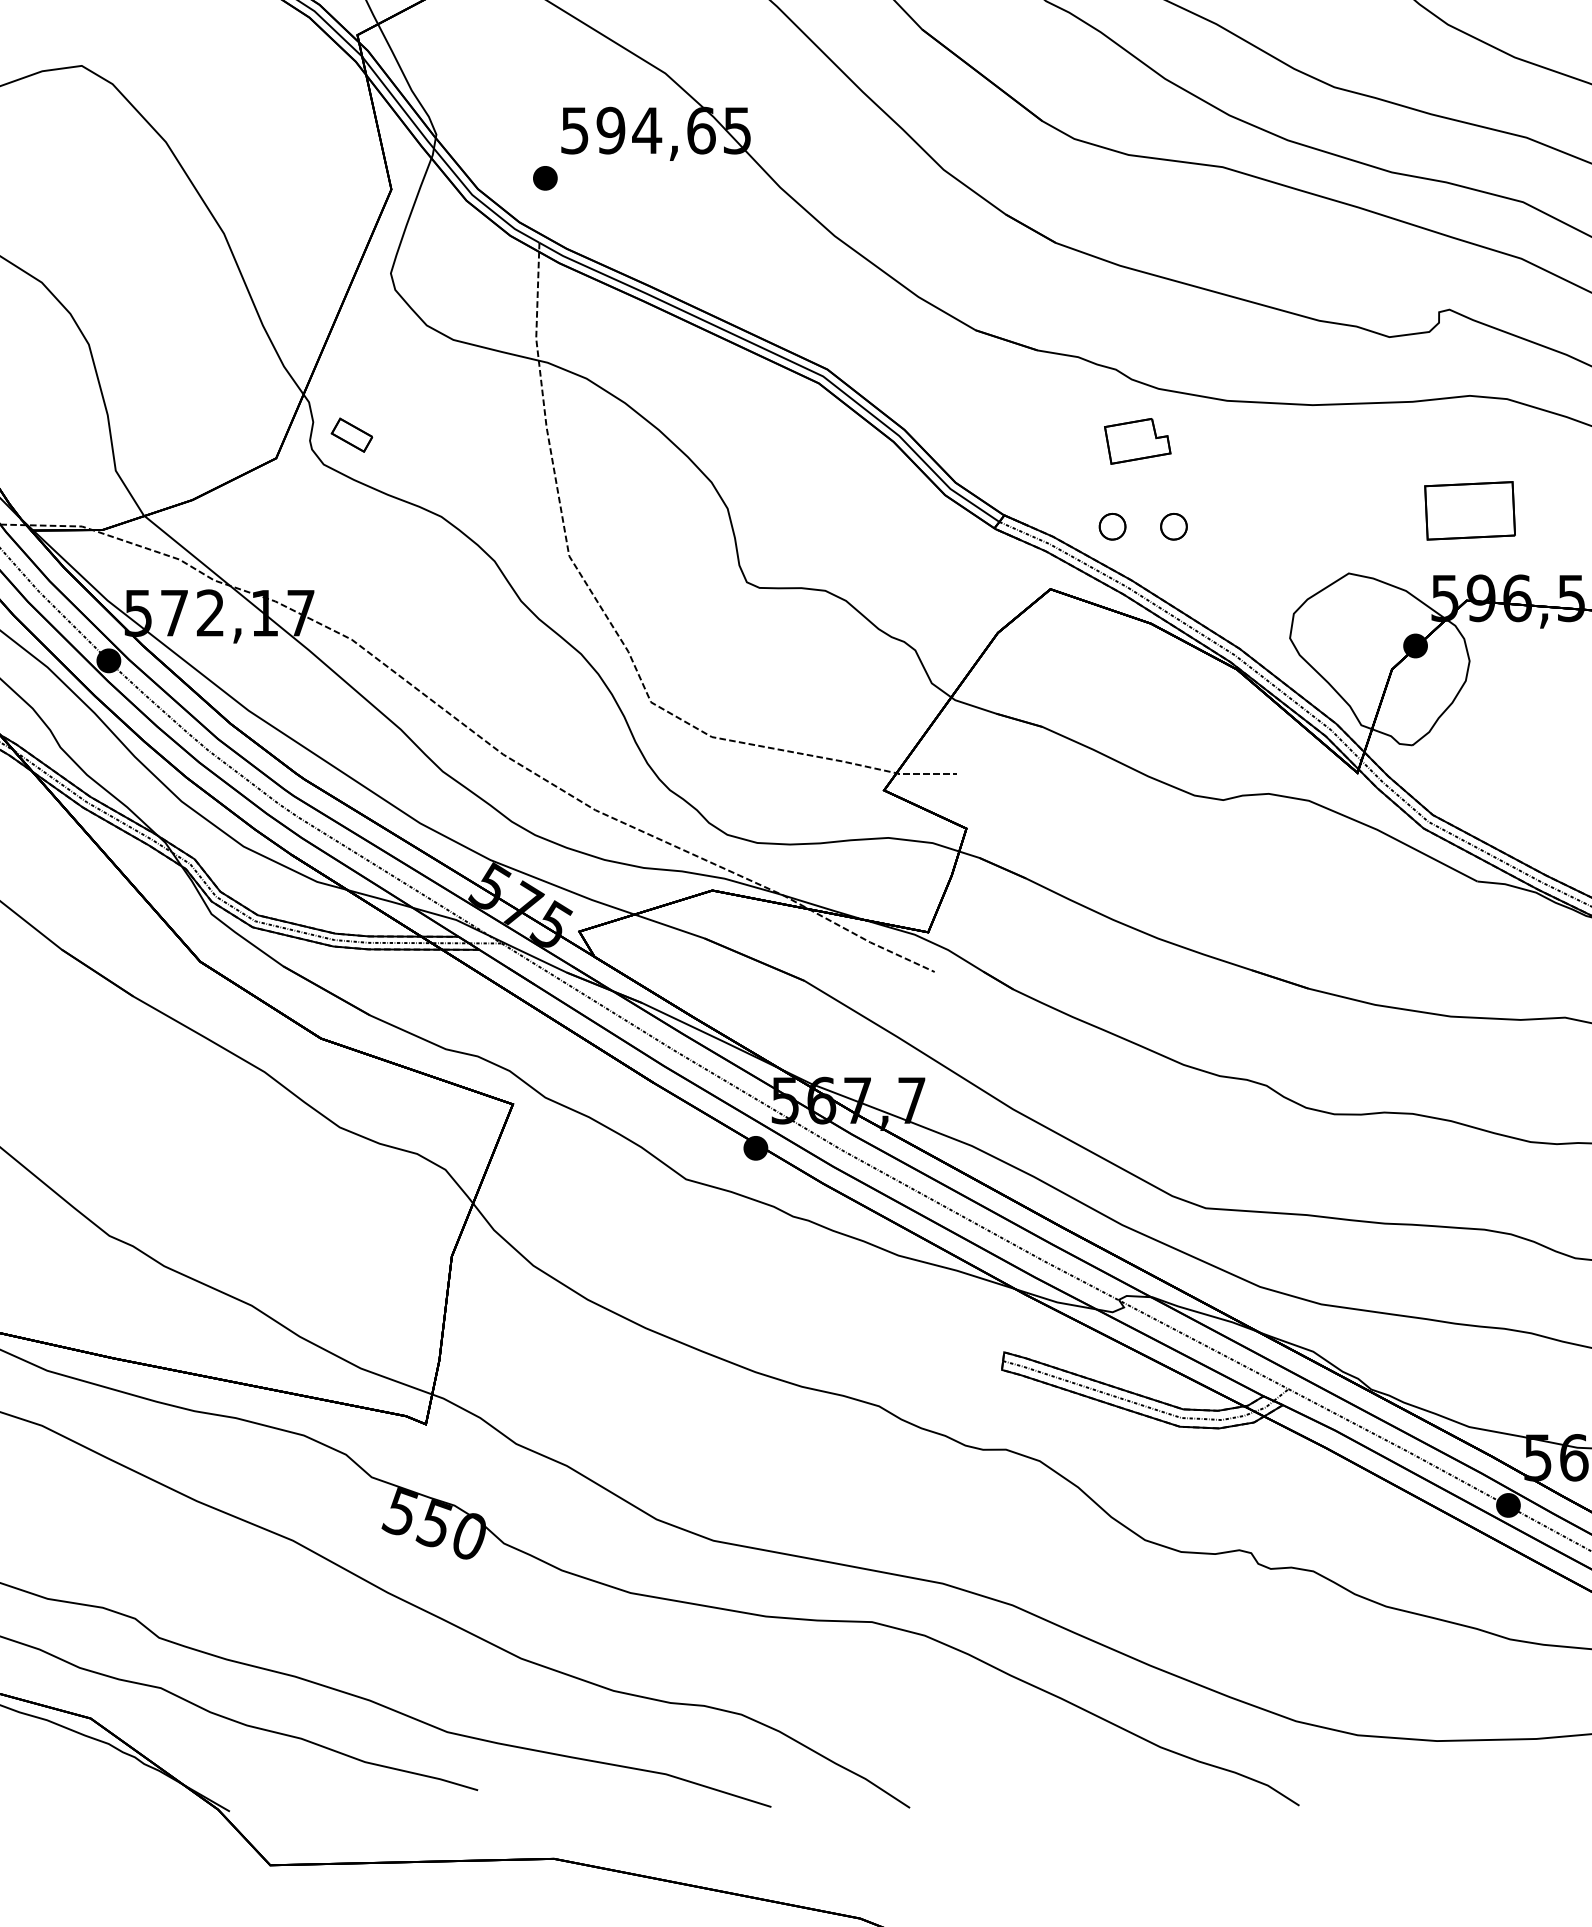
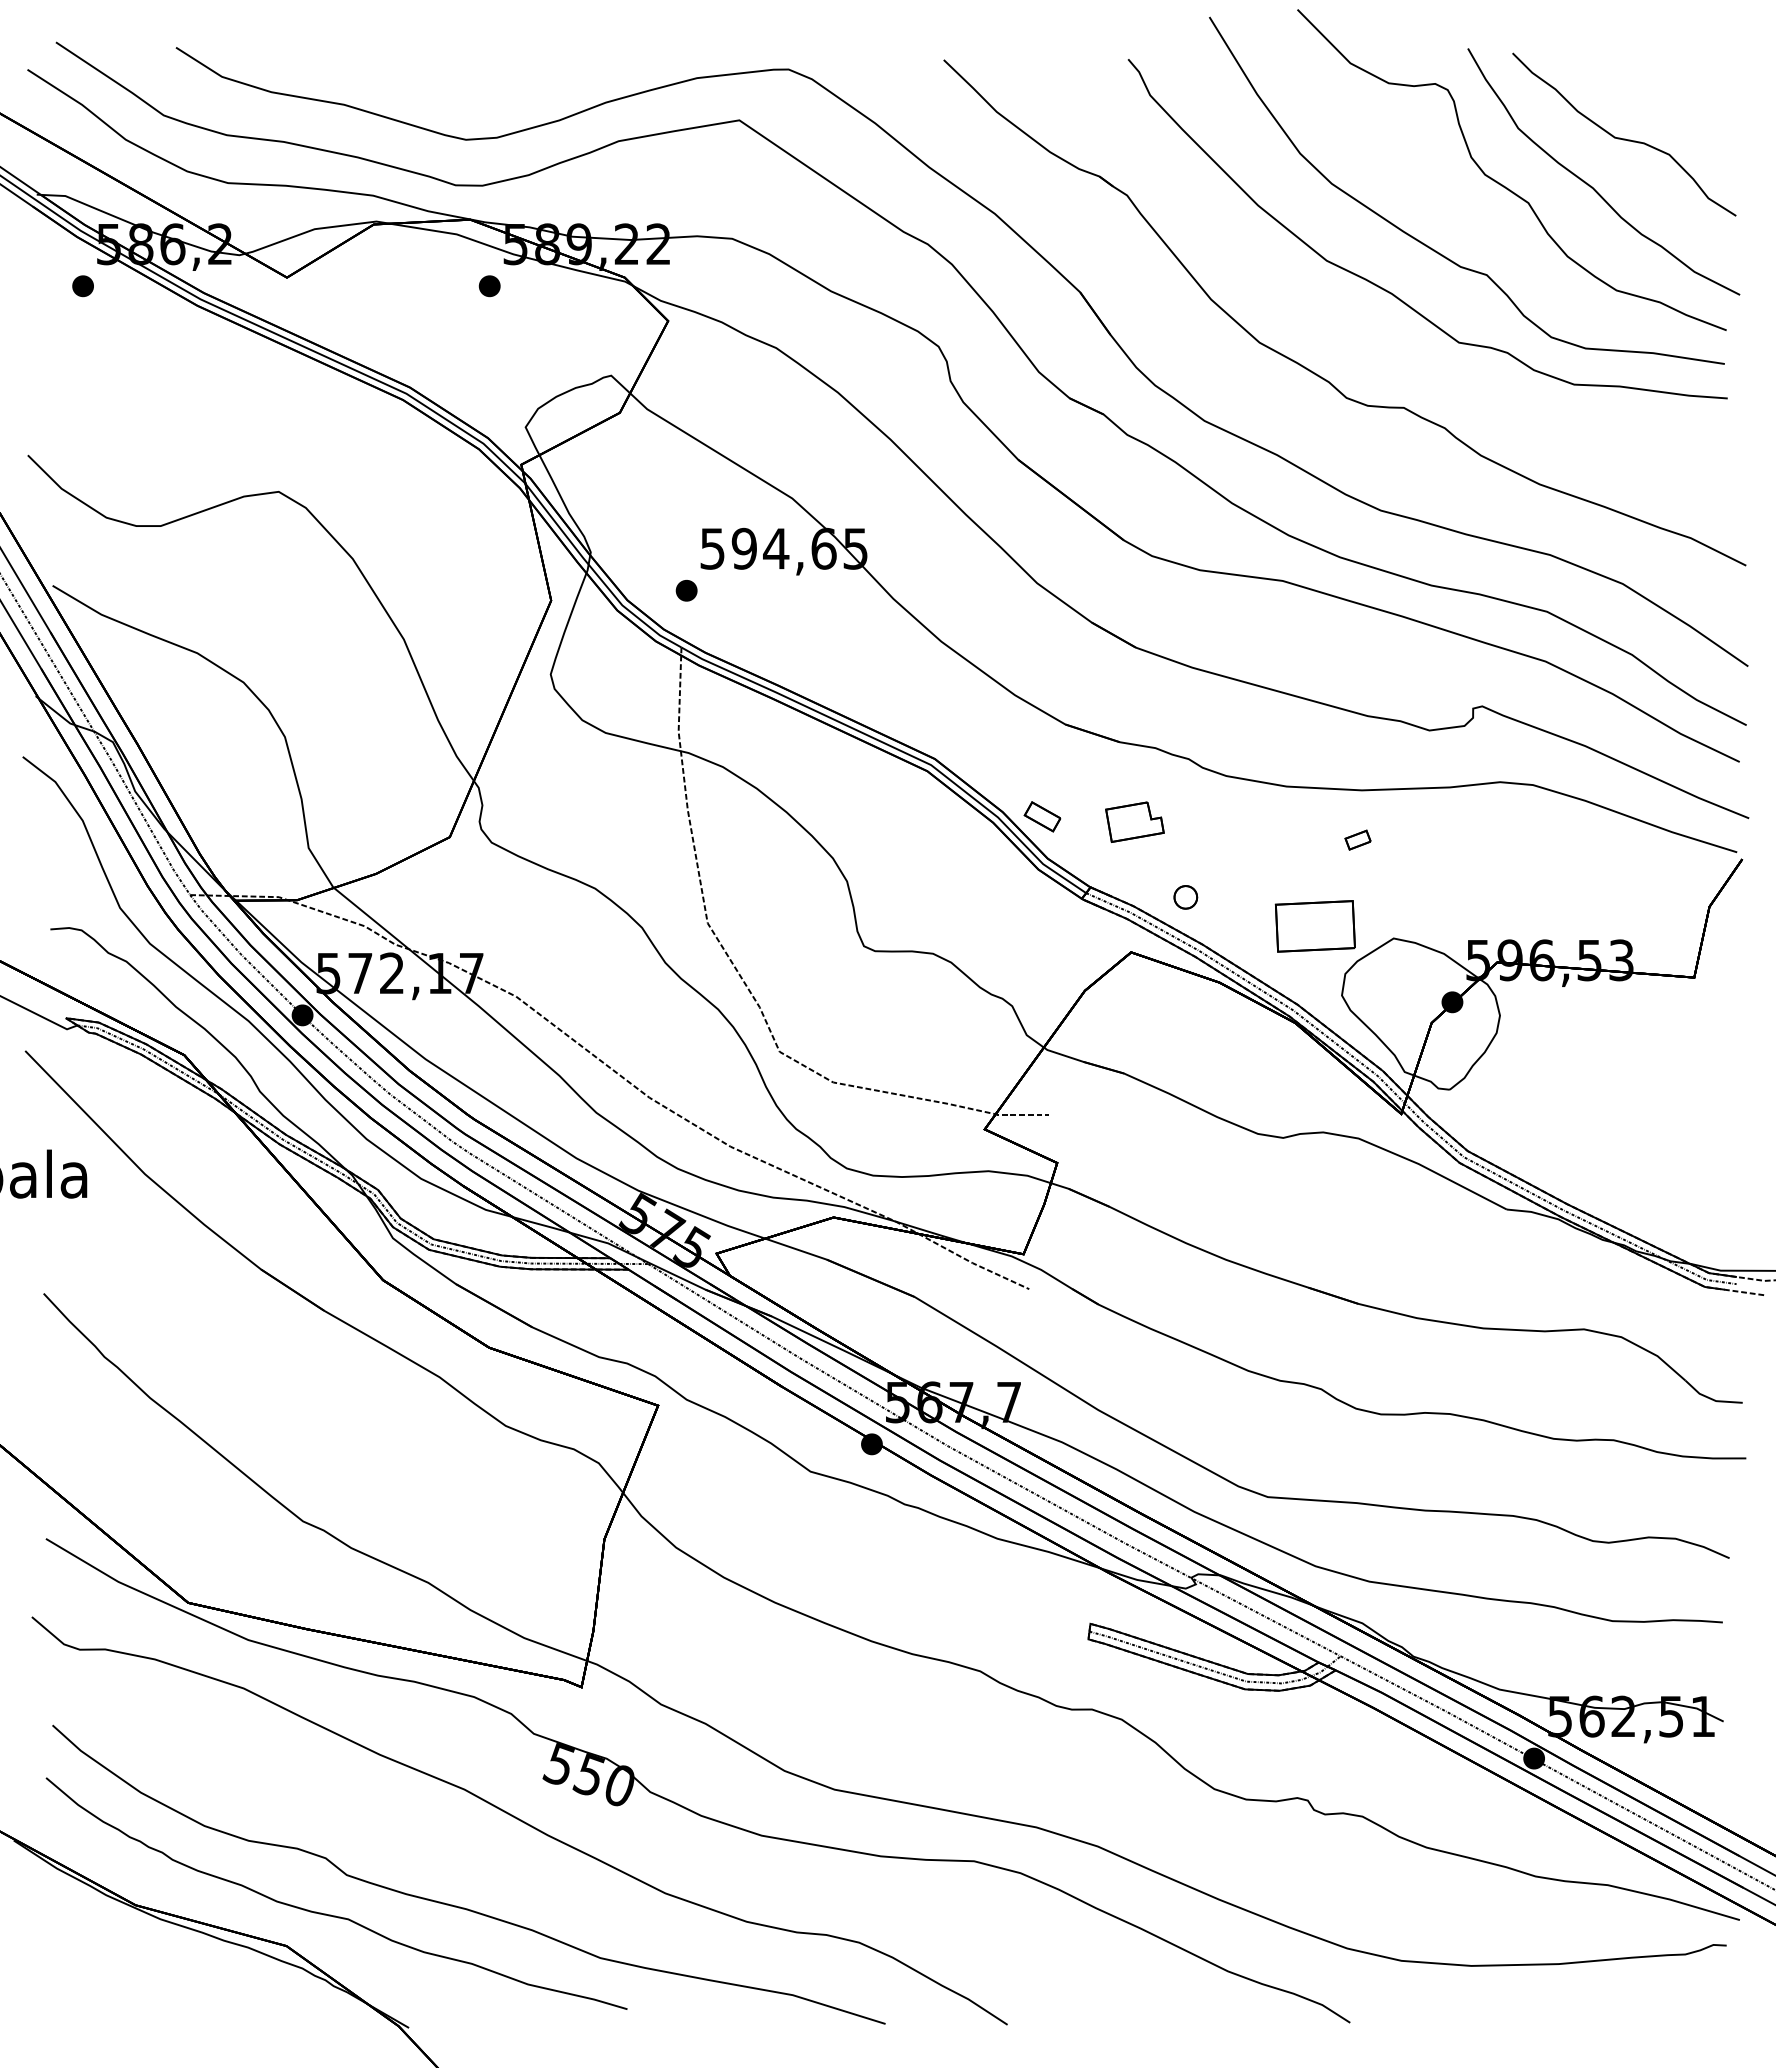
part: (351, 434) -> (1042, 816), moved
part: (1137, 440) -> (1134, 821), moved
part: (1307, 460) -> (1357, 839), added
part: (1469, 510) -> (1314, 926), moved
part: (1173, 526) -> (1239, 897), removed

